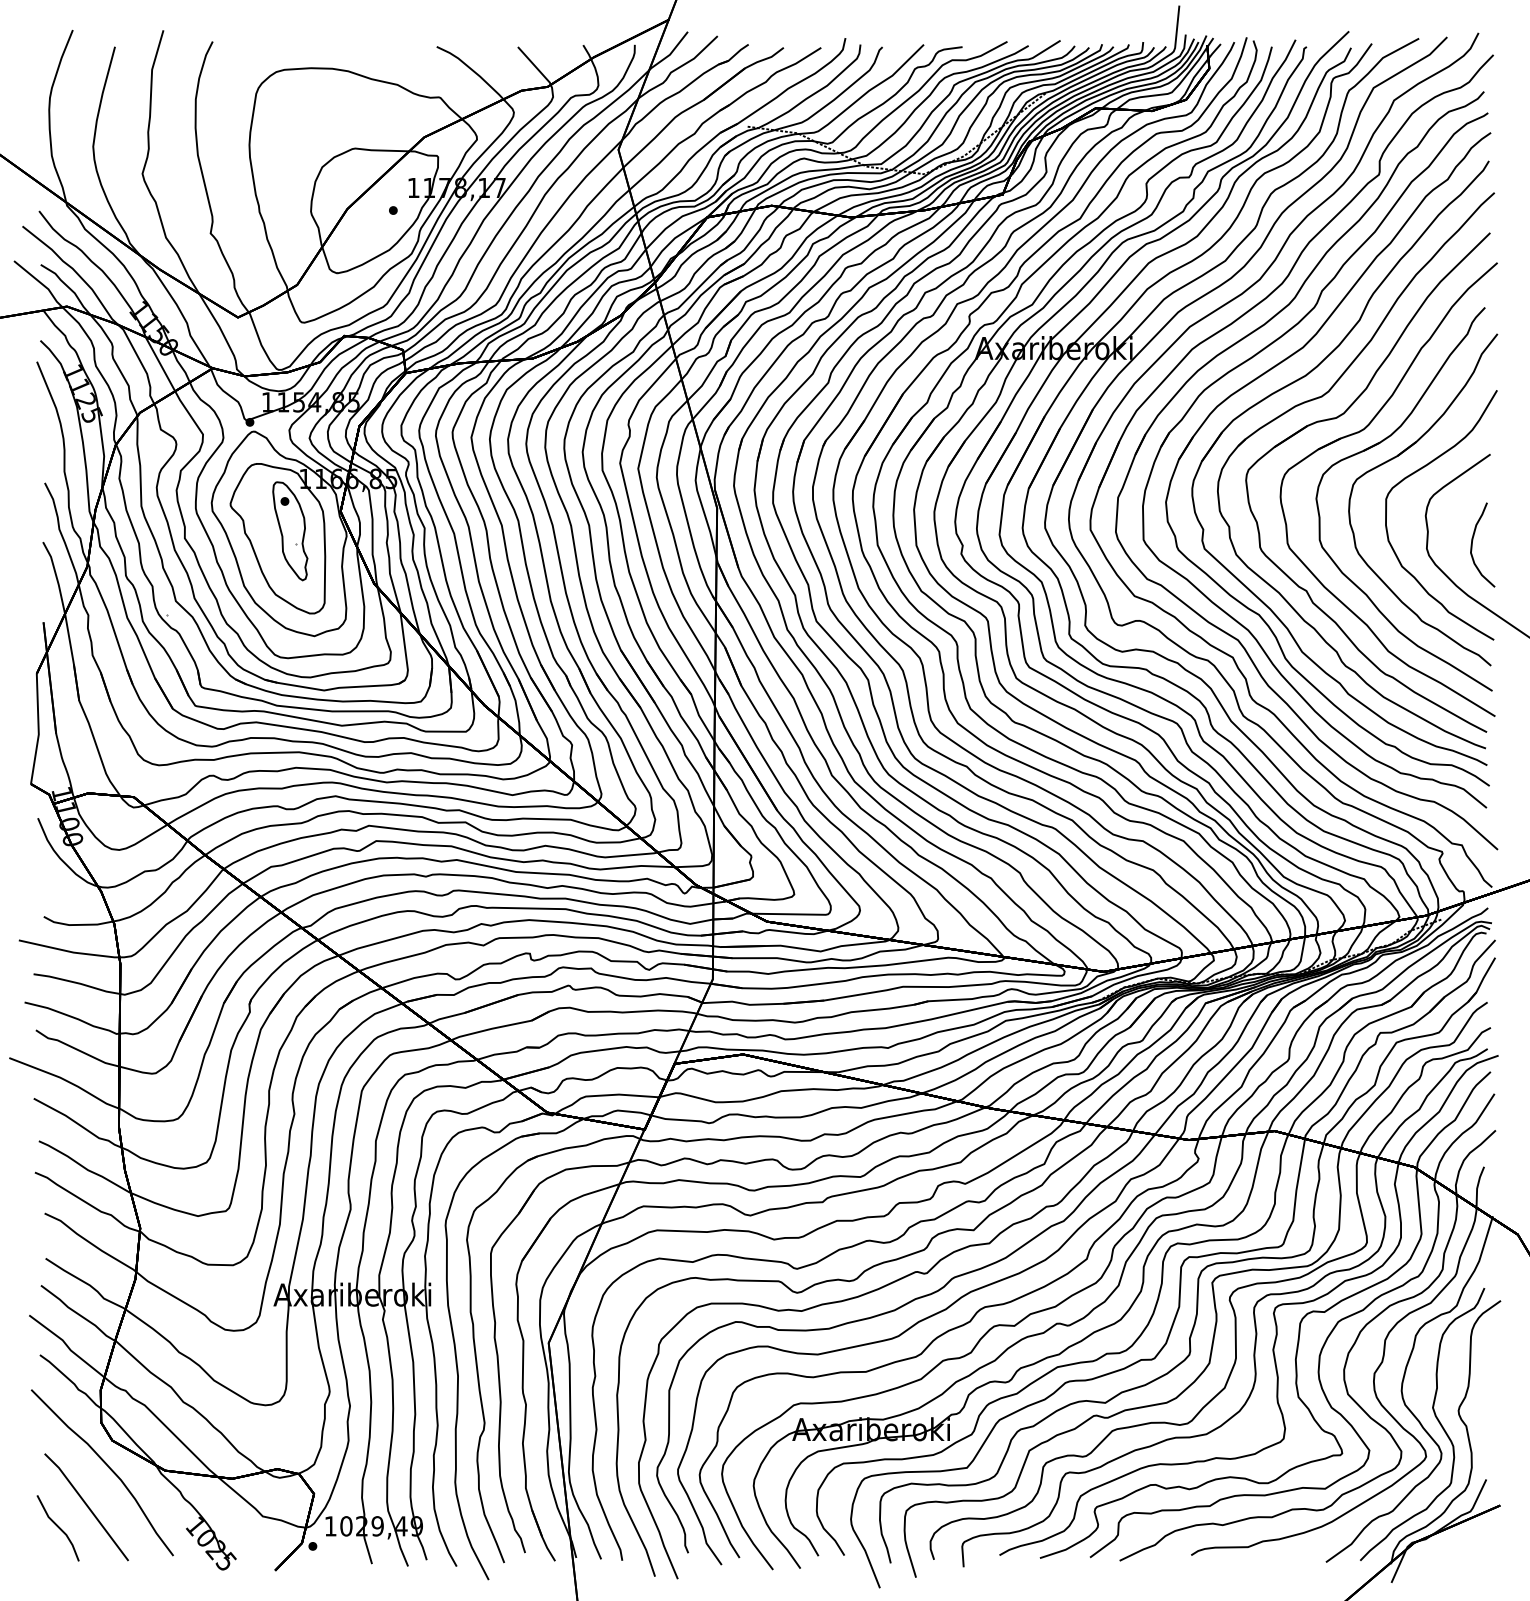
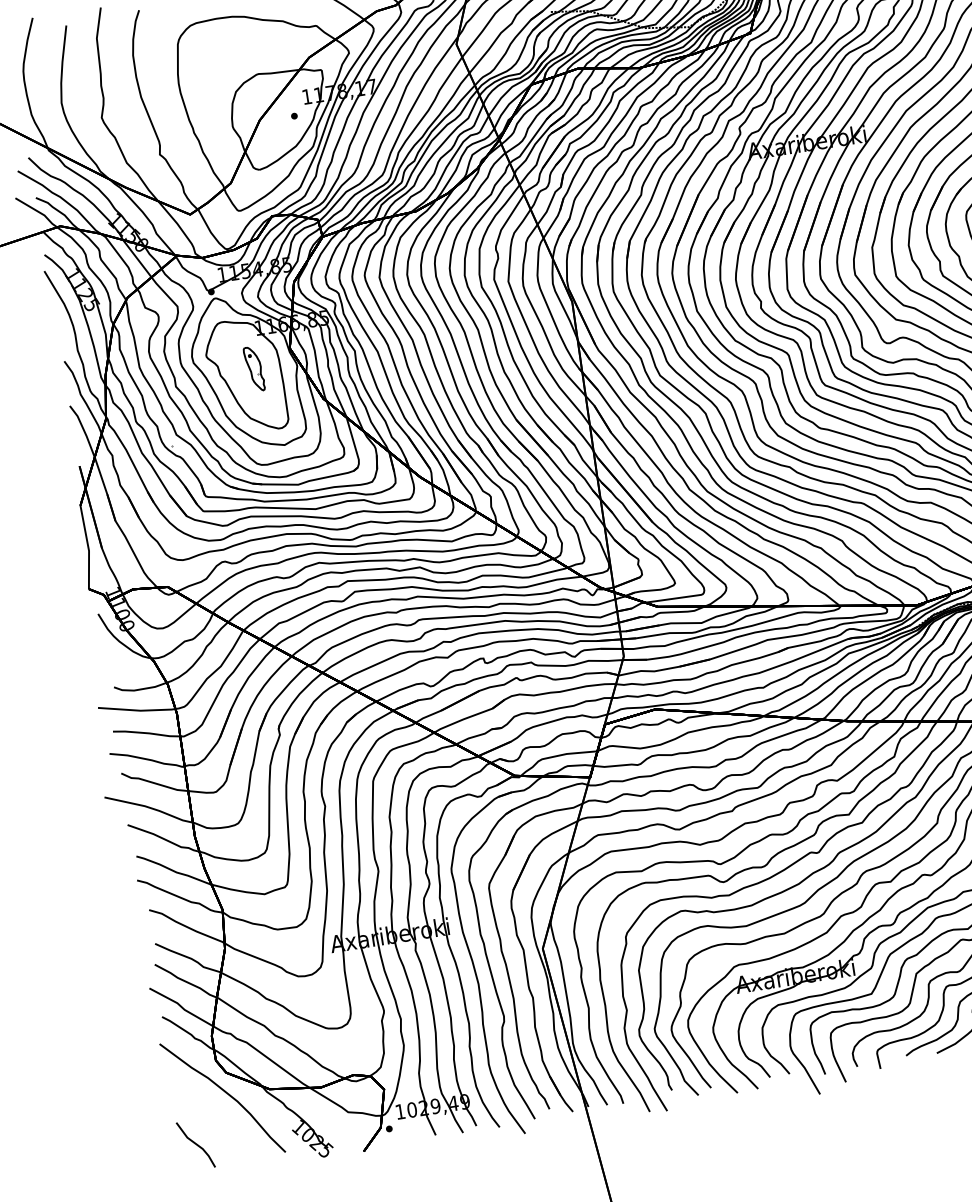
part: (290, 531) -> (254, 369), size x0.6
line: (86, 1506) -> (214, 1125), removed

